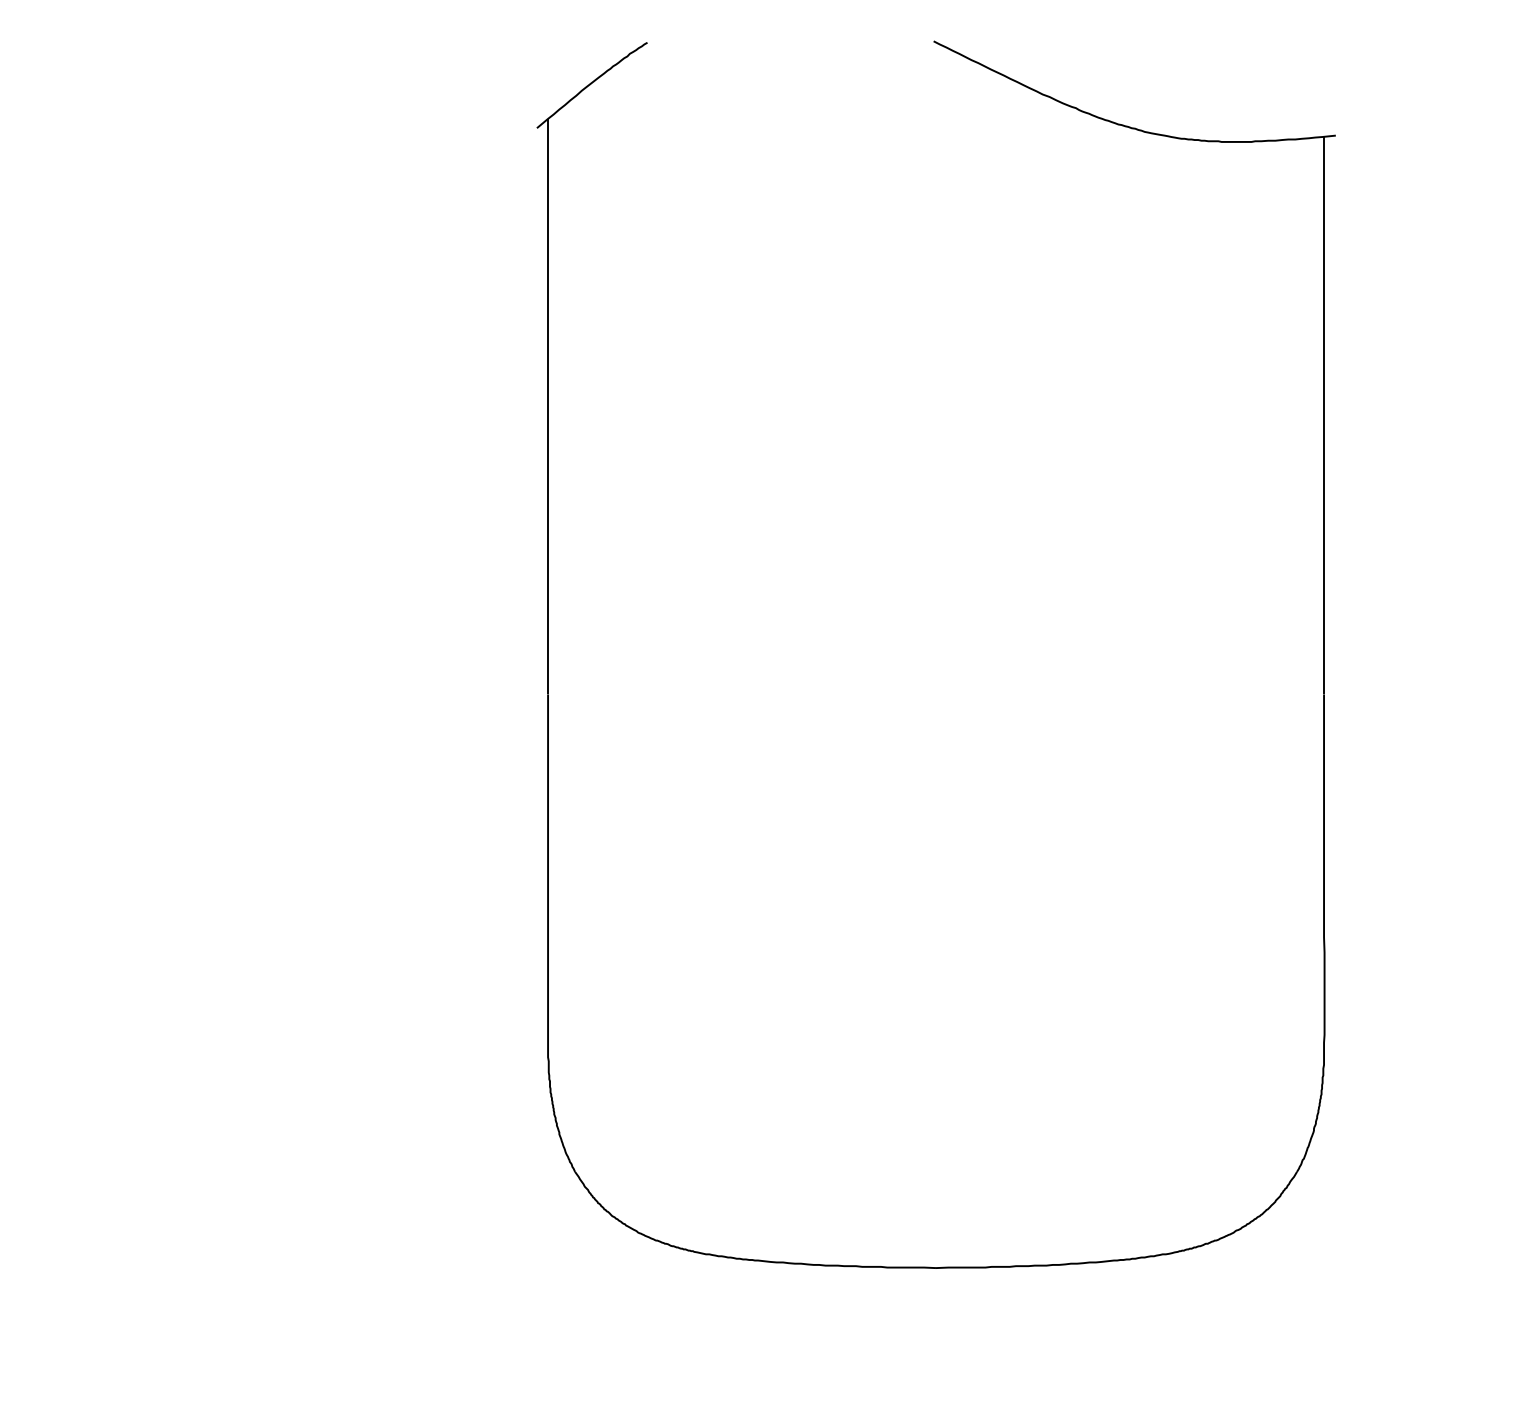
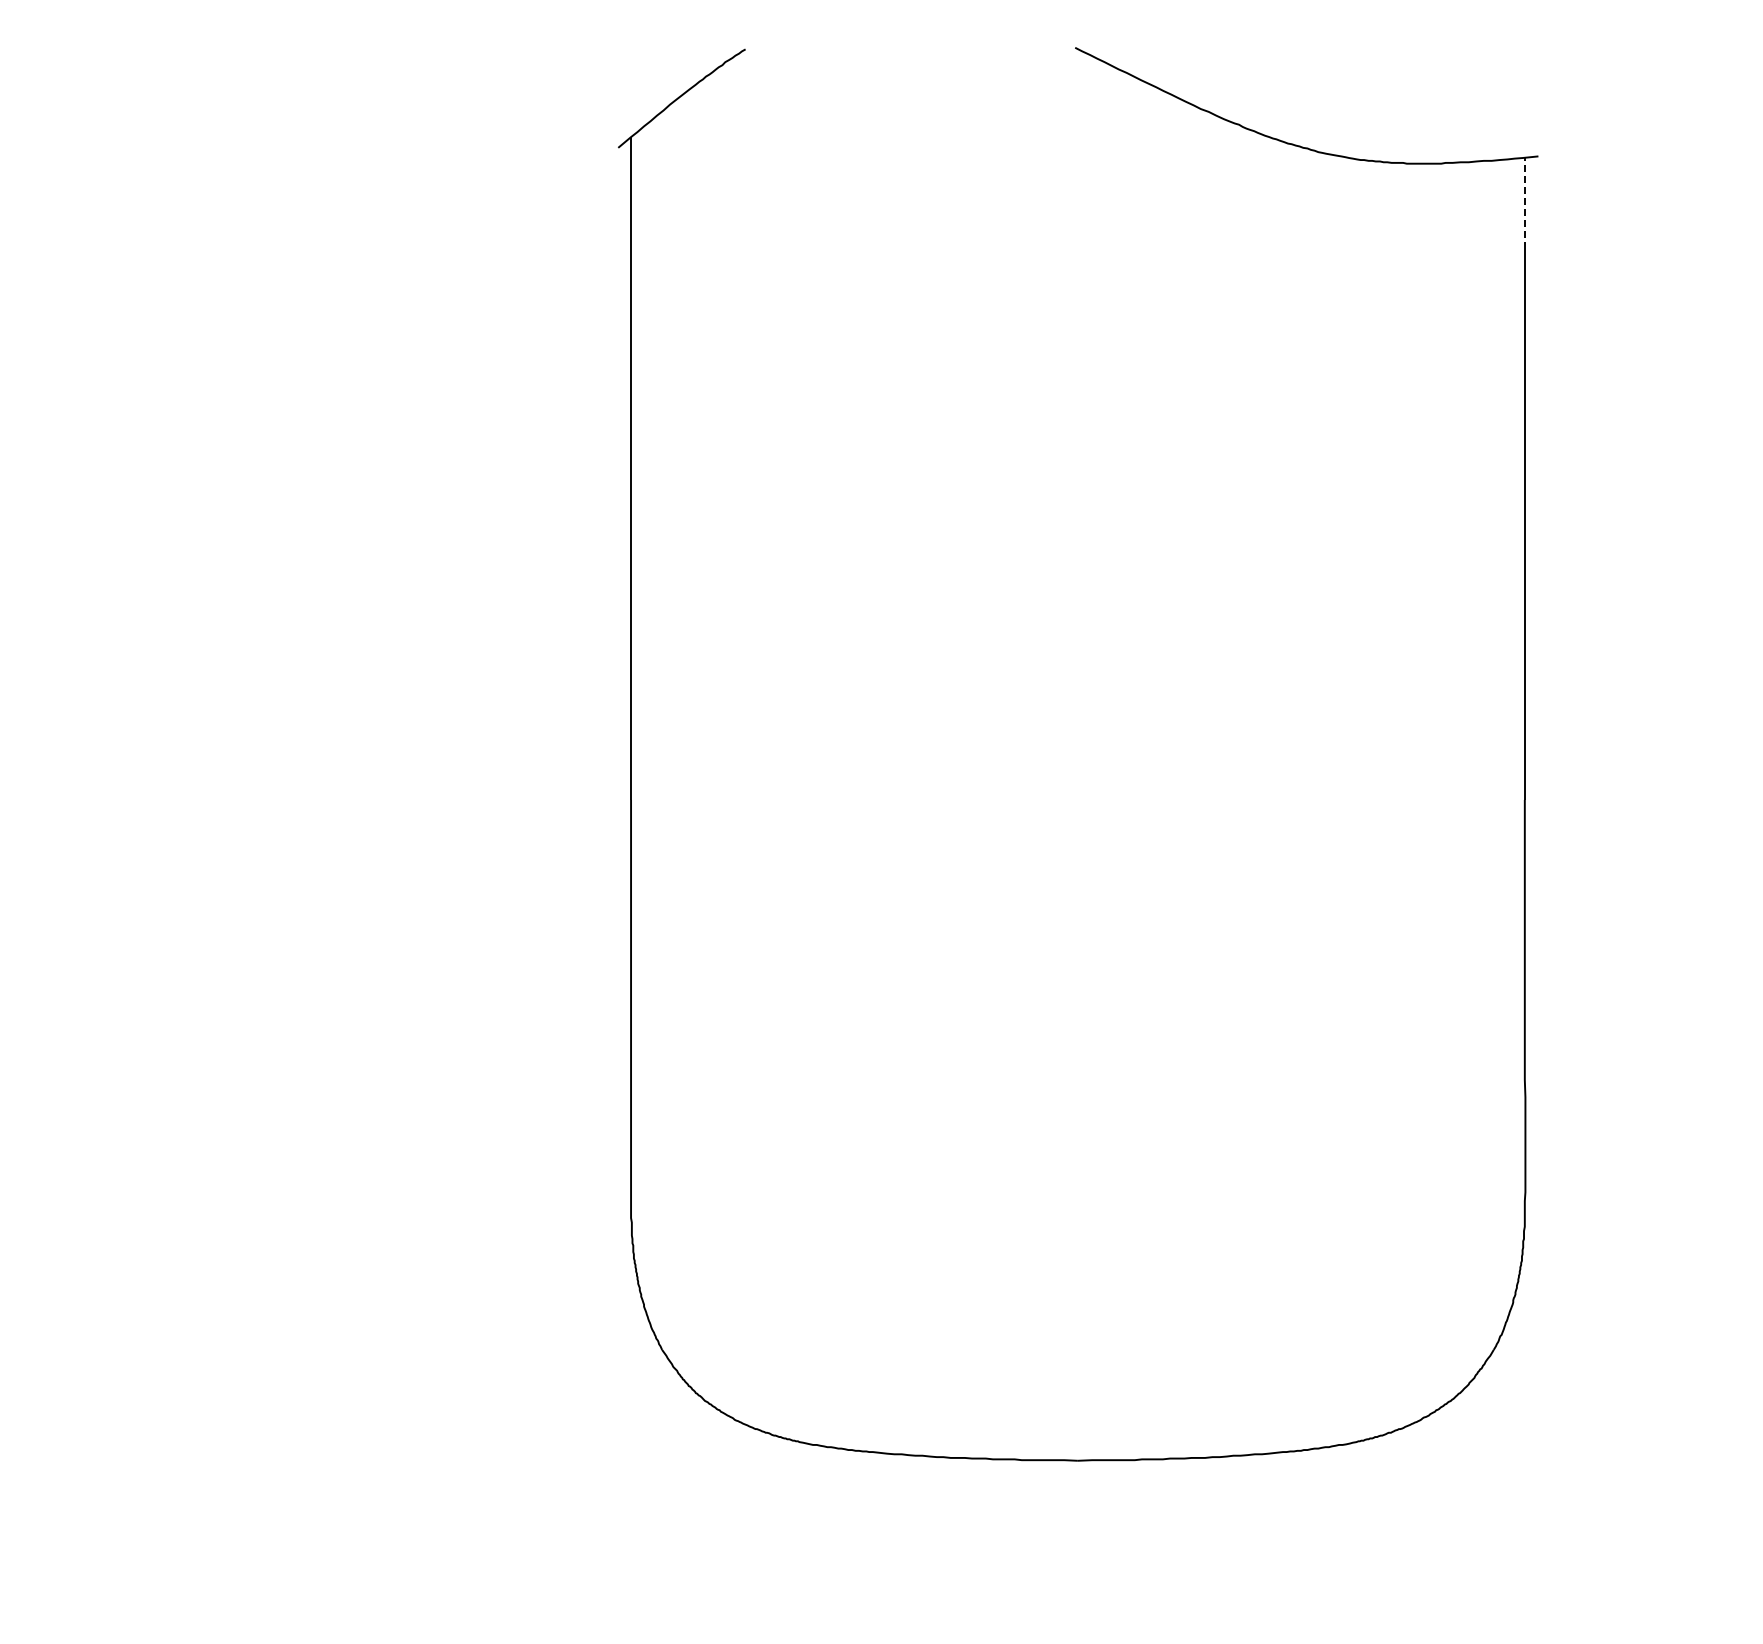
line: (1323, 175) -> (1524, 202), solid -> dashed

